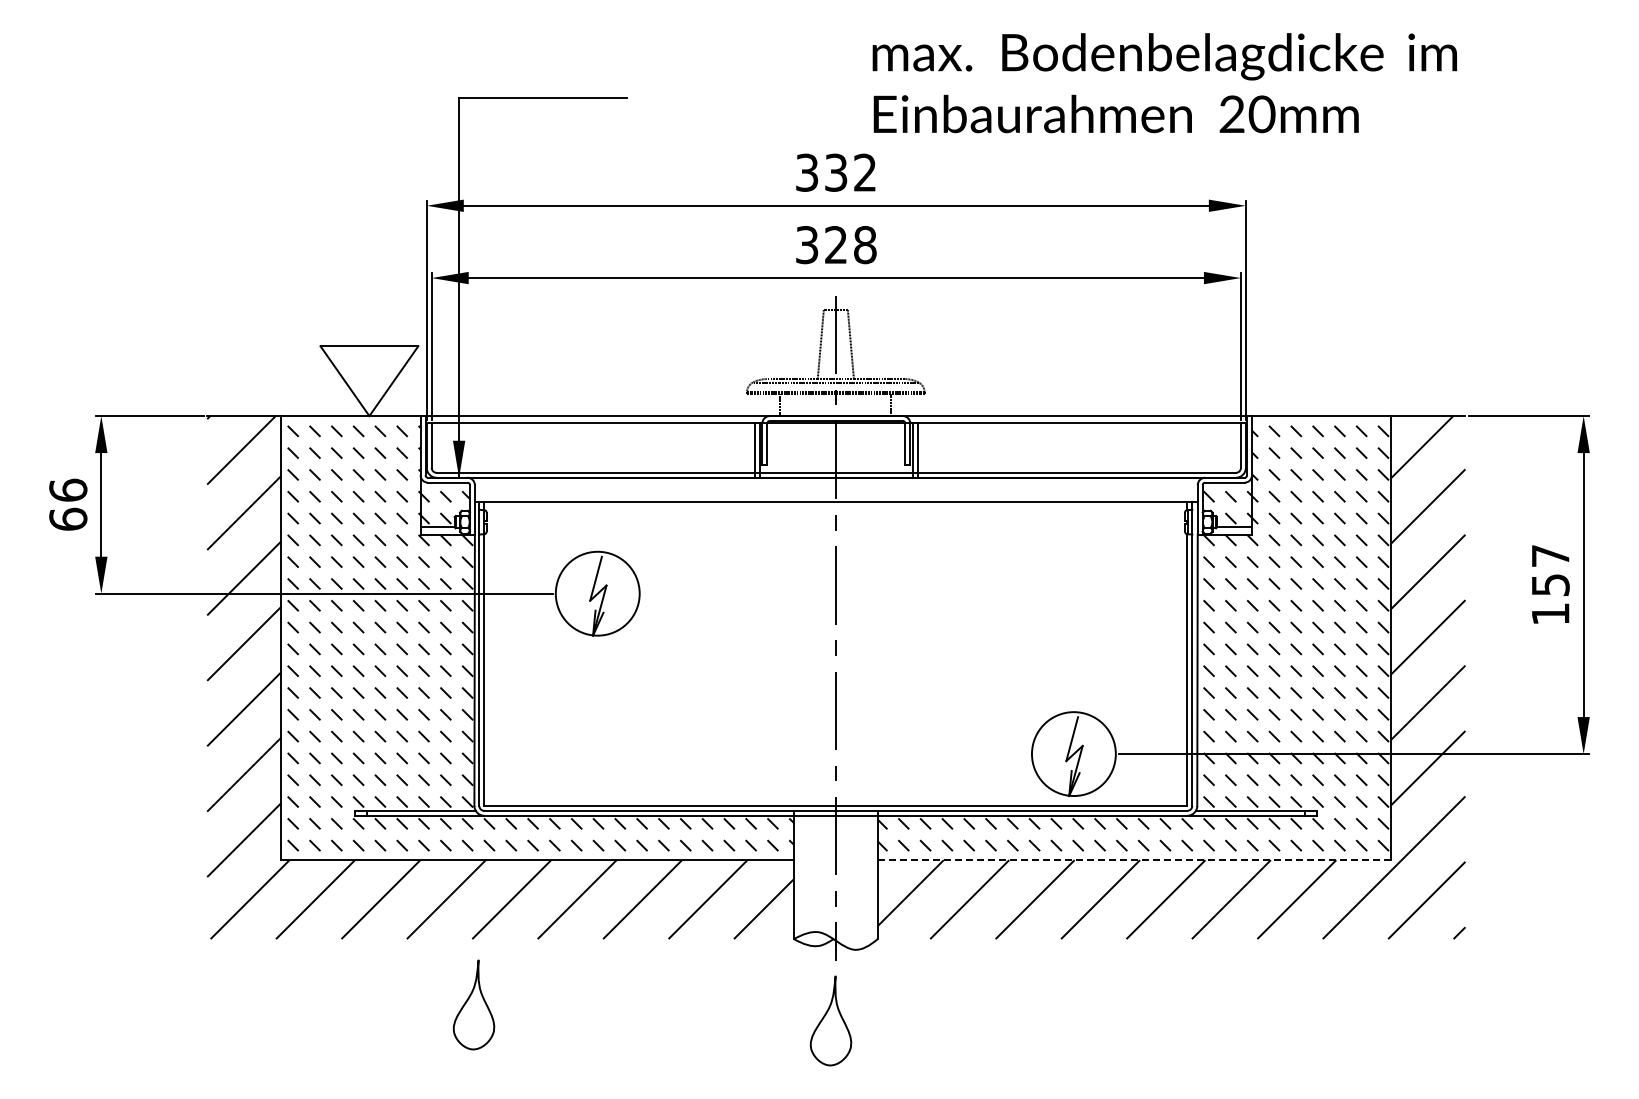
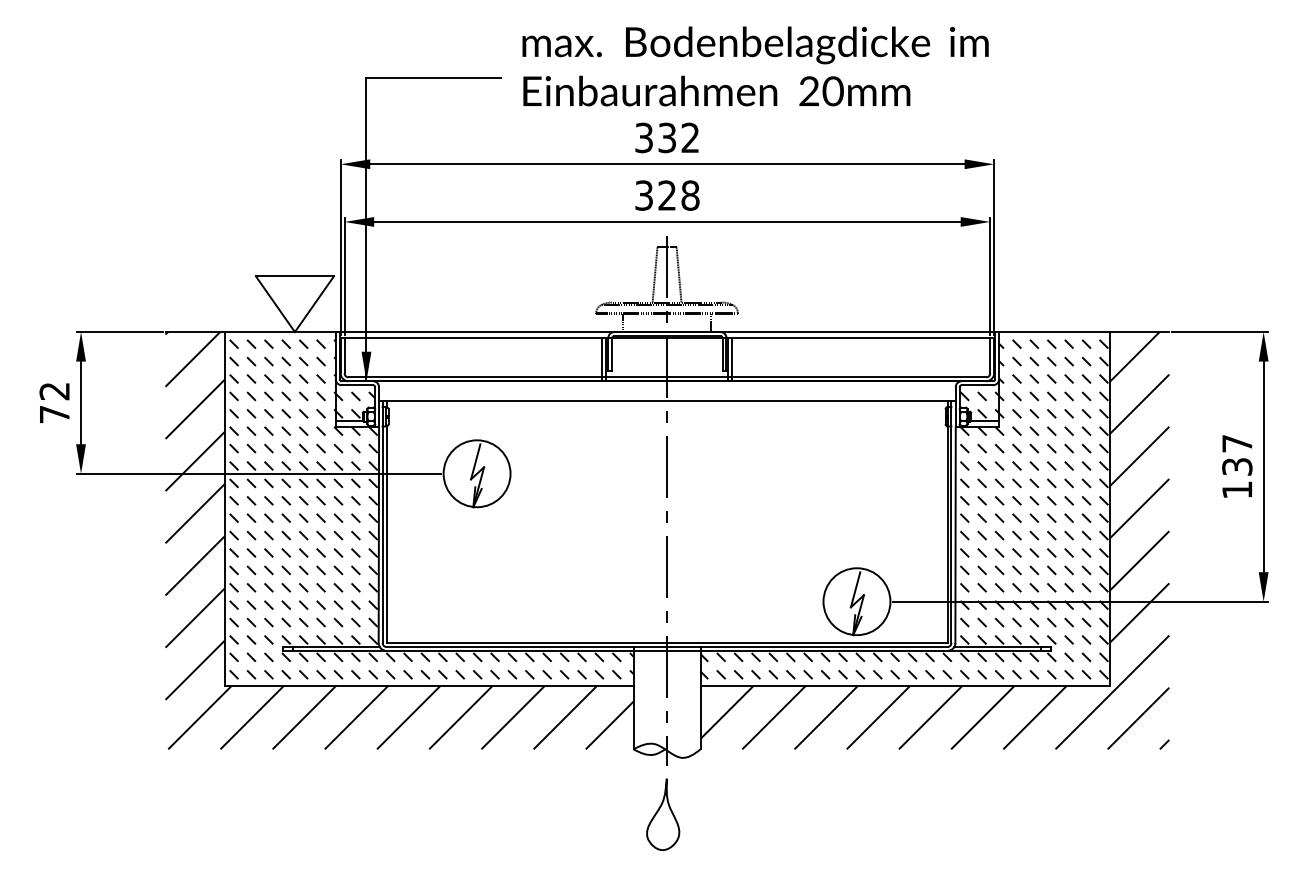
text: (1164, 83) -> (755, 66), moved
text: (68, 504) -> (54, 402), 66 -> 72
text: (1550, 584) -> (1237, 466), 157 -> 137
line: (1134, 860) -> (905, 686), dashed -> solid
curve: (467, 1002) -> (373, 799), removed

